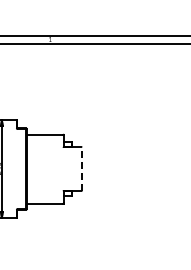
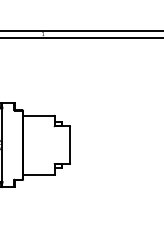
line: (81, 169) -> (69, 145), dashed -> solid

